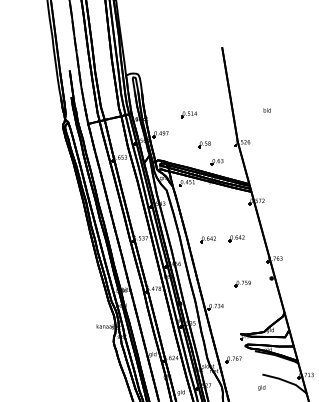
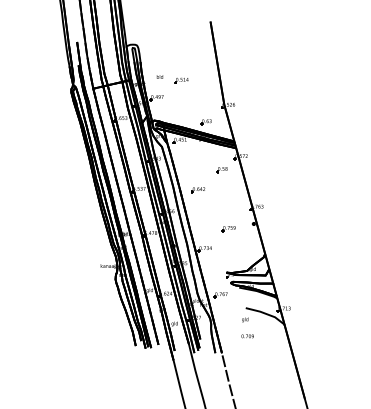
text: (266, 109) -> (159, 76), moved
part: (203, 145) -> (221, 170), moved
part: (236, 239) -> (223, 189), removed

